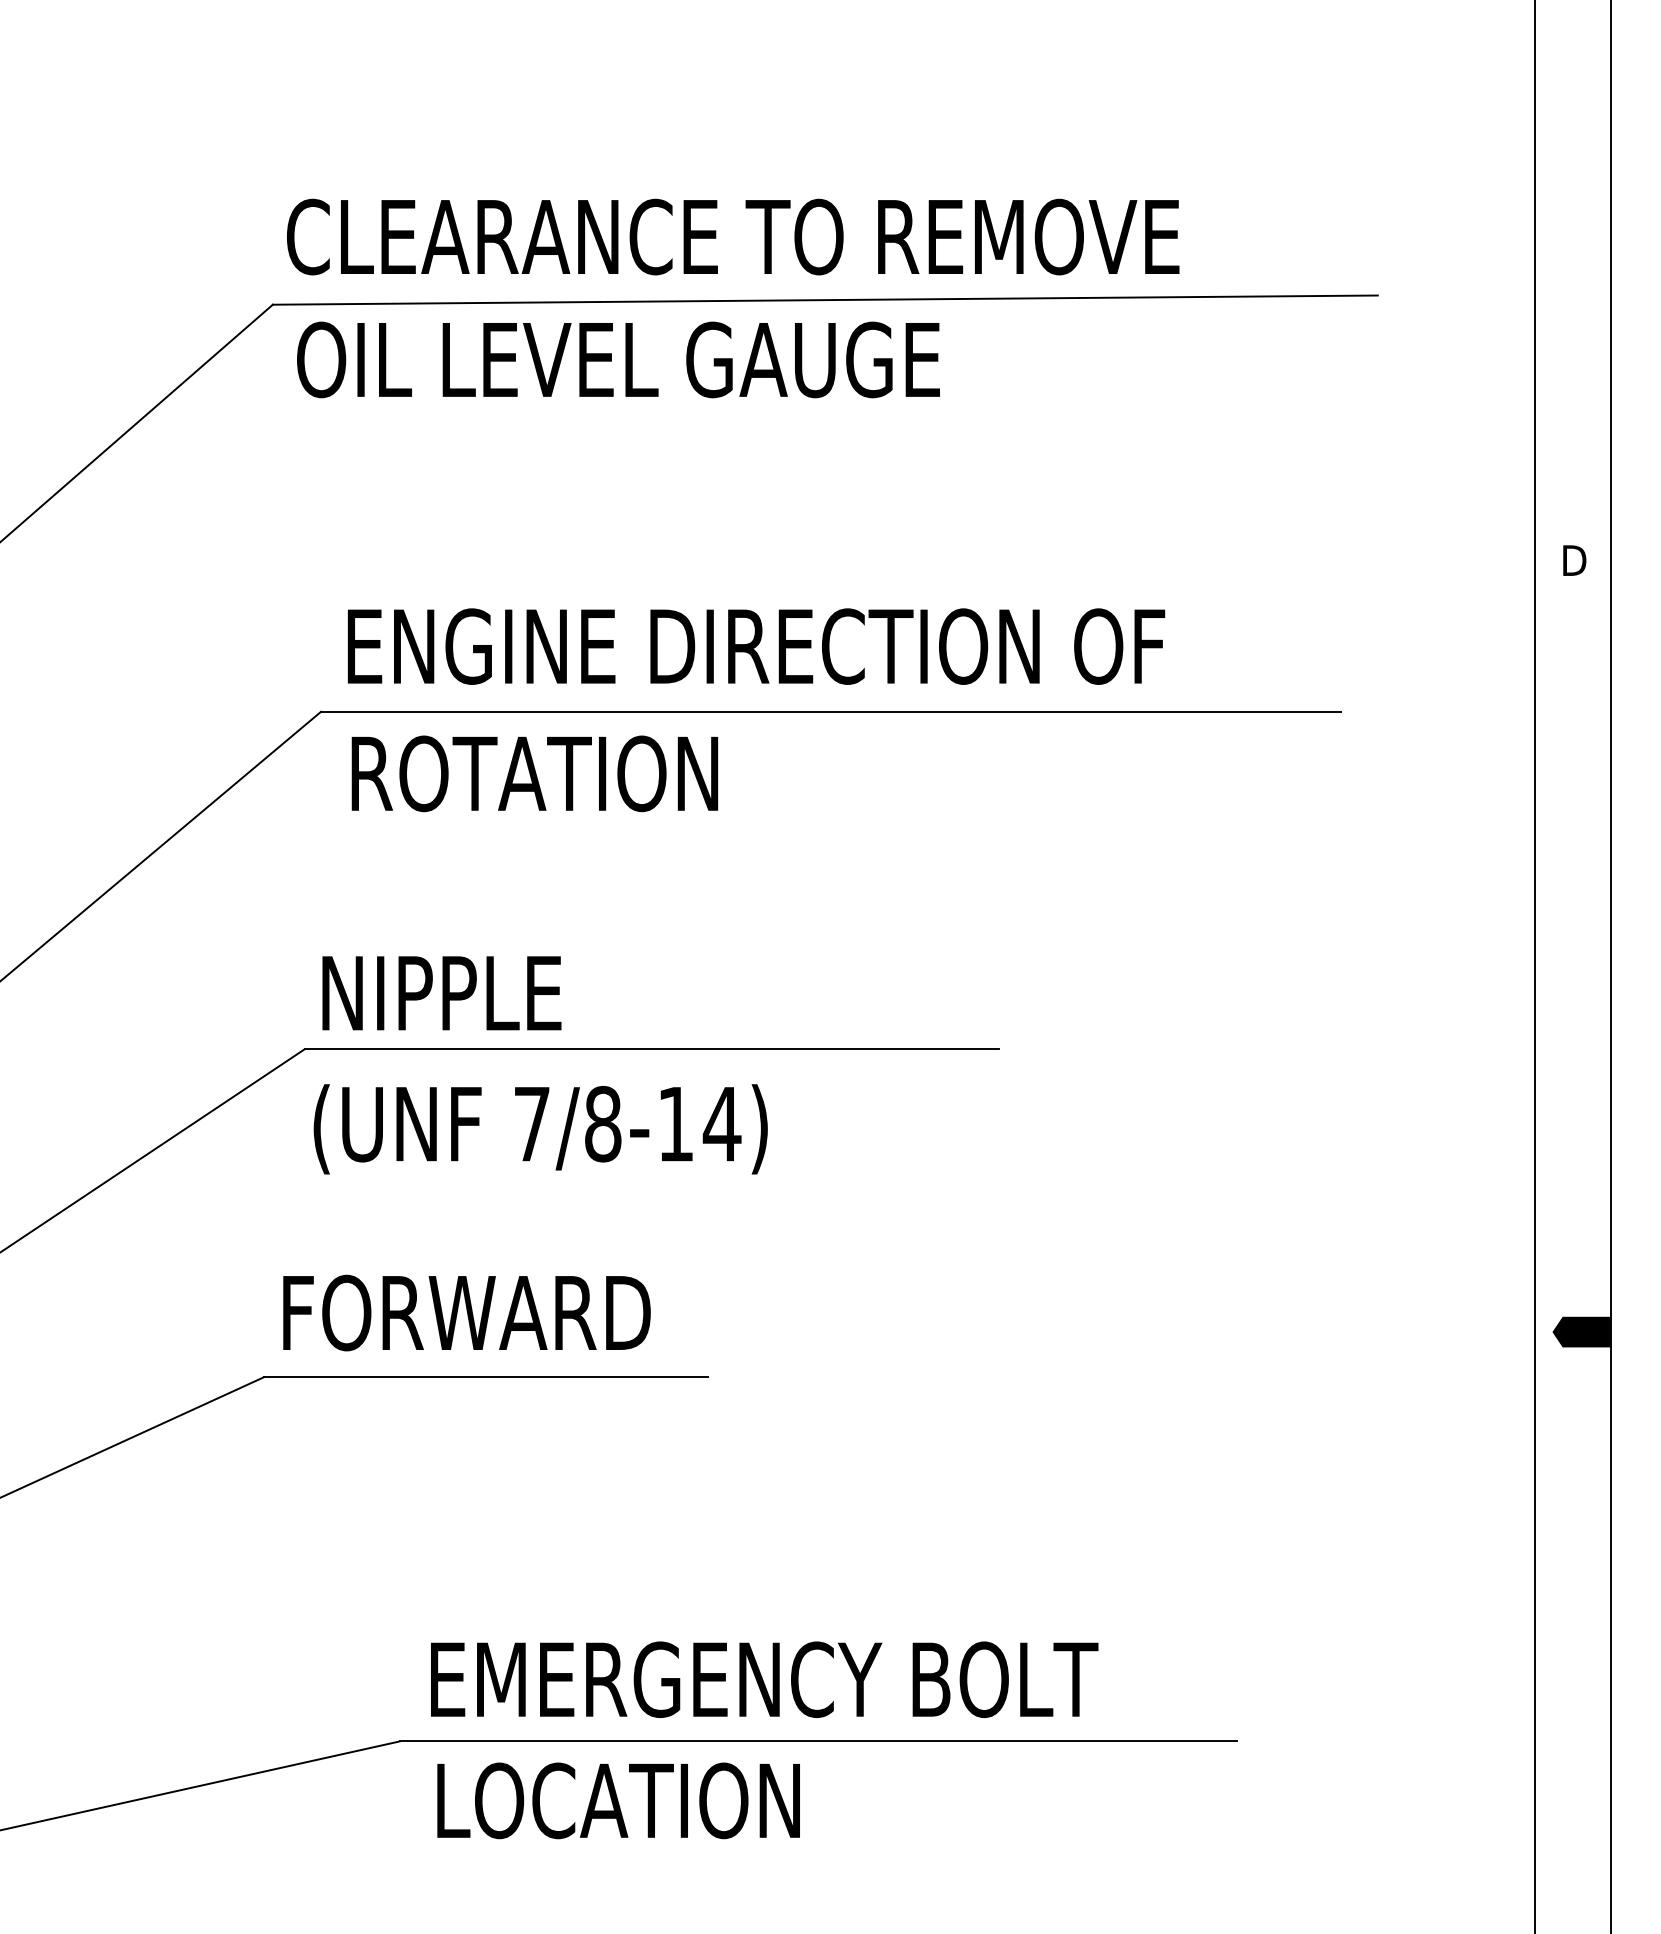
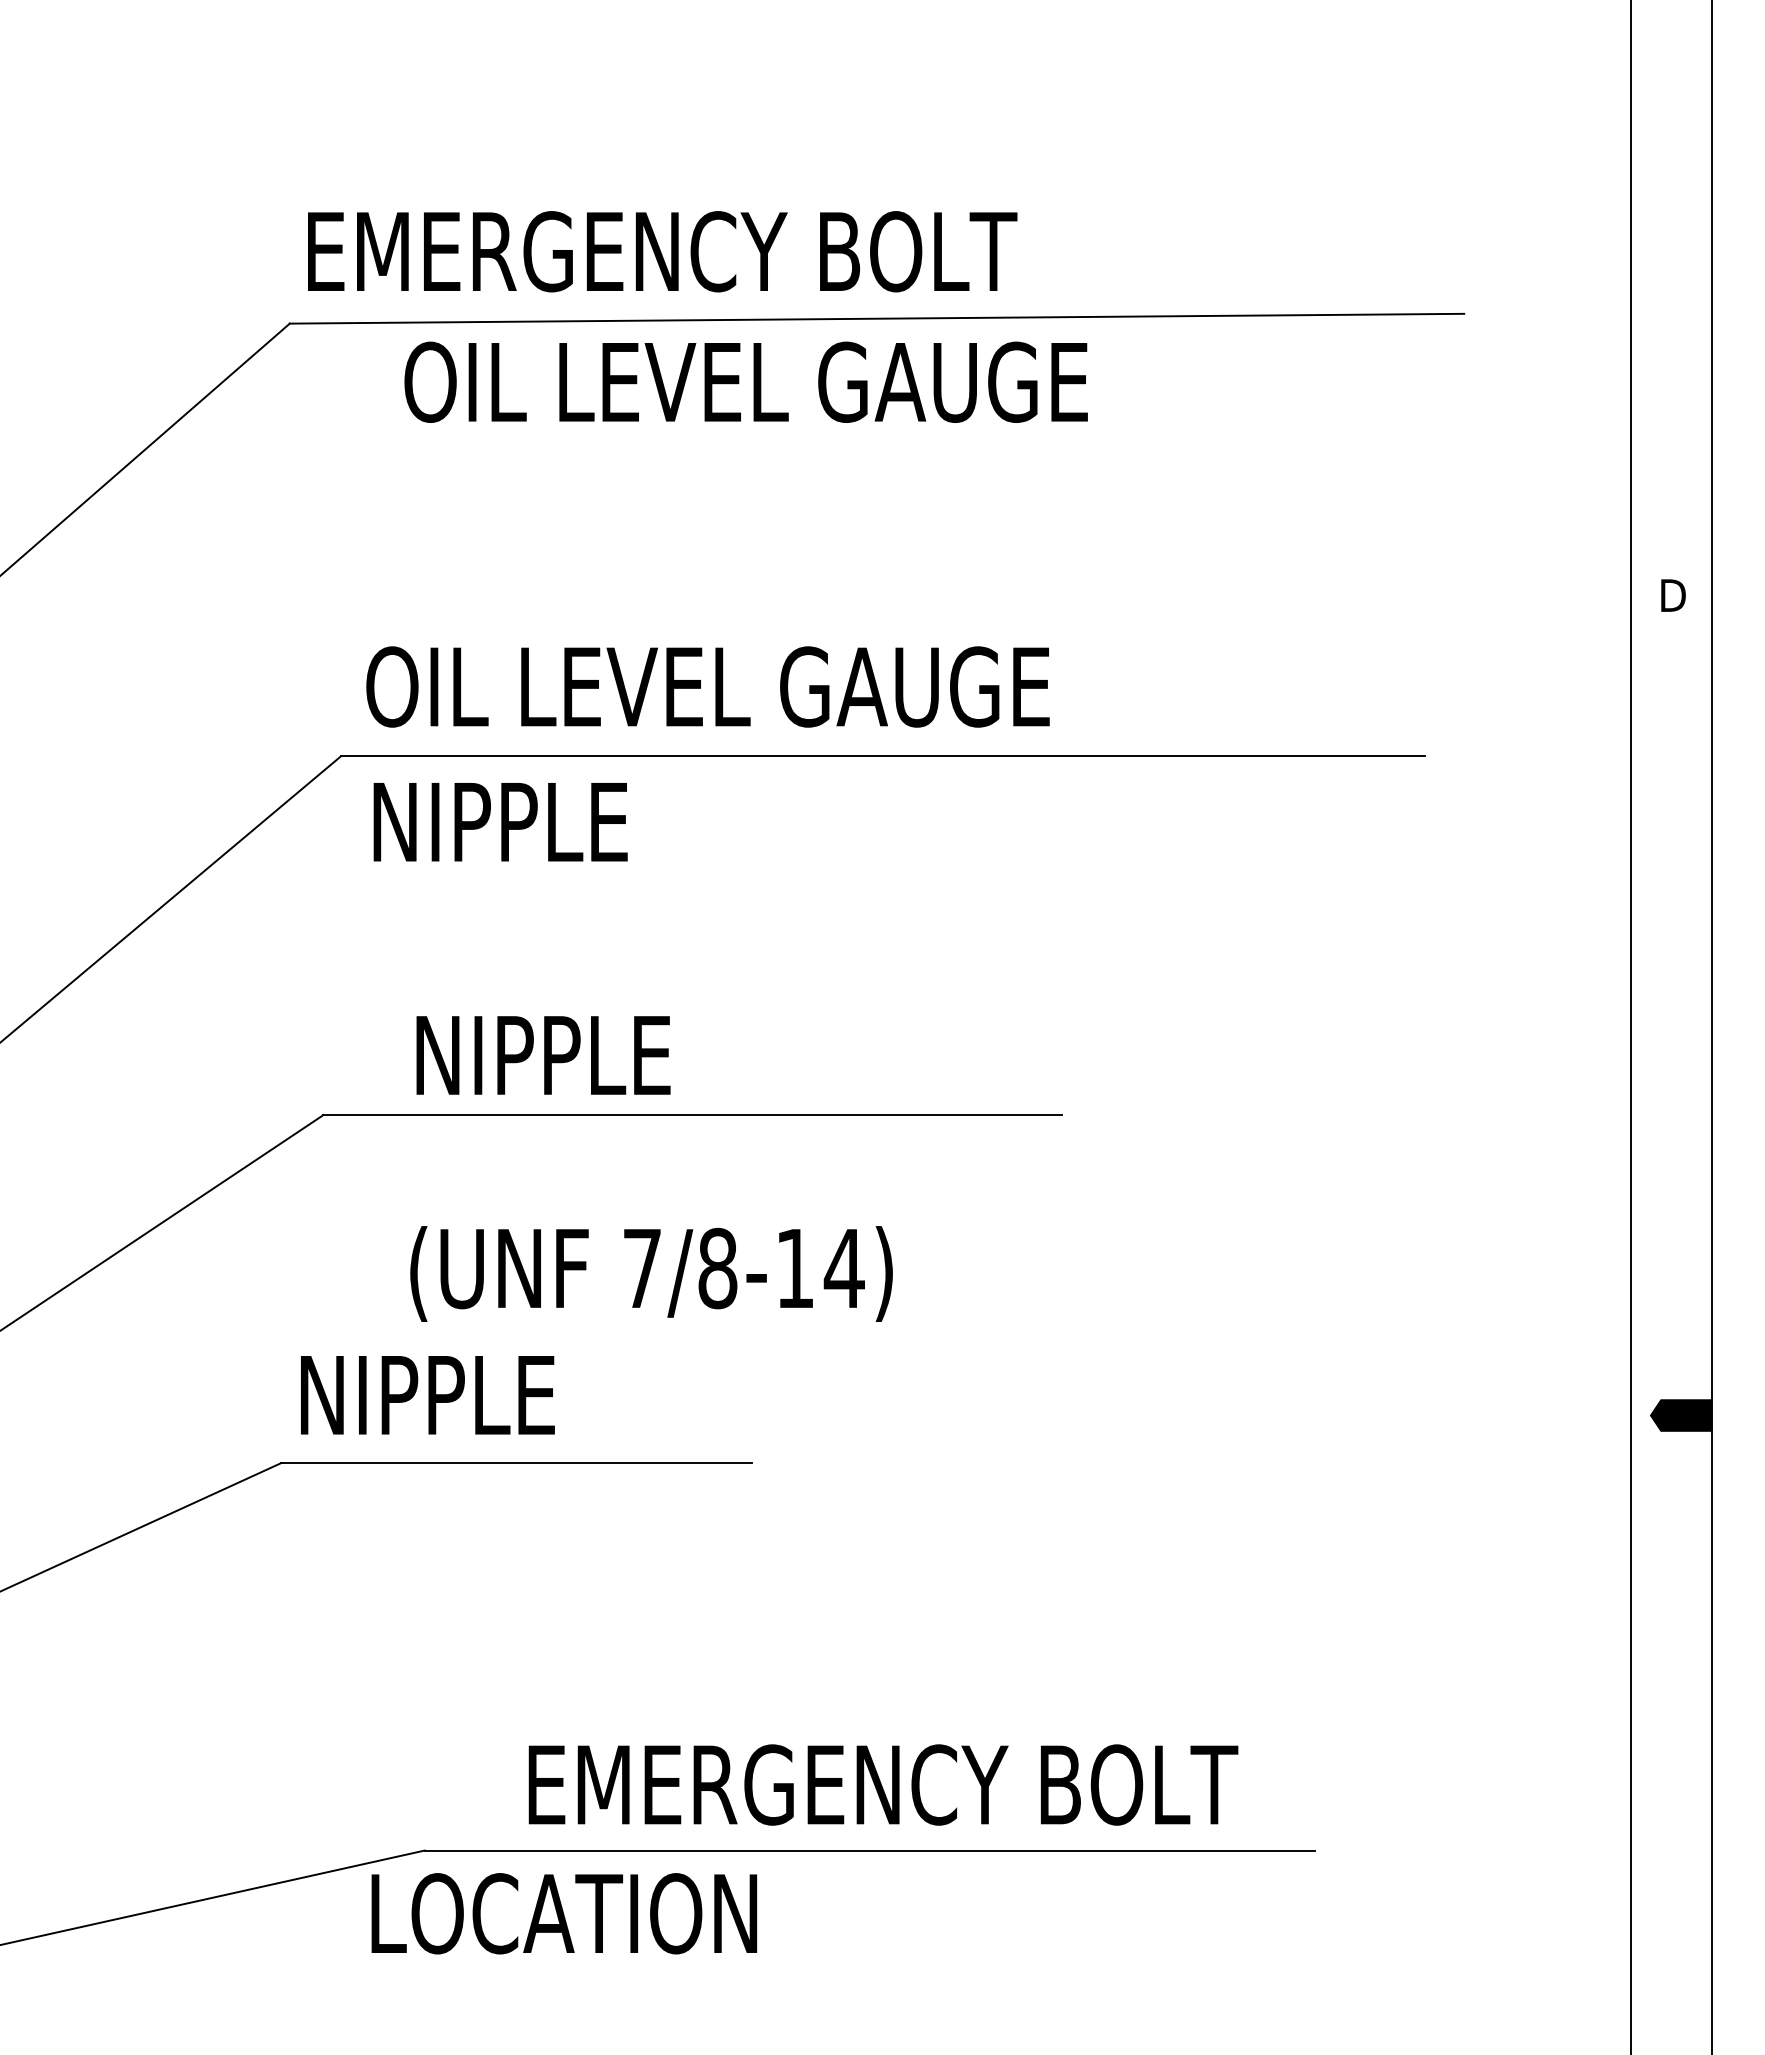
text: (732, 236) -> (778, 251), CLEARANCE TO REMOVE -> EMERGENCY BOLT
text: (617, 359) -> (745, 381), moved
text: (755, 646) -> (802, 686), ENGINE DIRECTION OF -> OIL LEVEL GAUGE
text: (537, 773) -> (571, 821), ROTATION -> NIPPLE
text: (441, 993) -> (543, 1055), moved
text: (540, 1128) -> (651, 1273), moved
text: (470, 1312) -> (499, 1394), FORWARD -> NIPPLE
text: (764, 1679) -> (883, 1784), moved
text: (618, 1800) -> (564, 1913), moved

